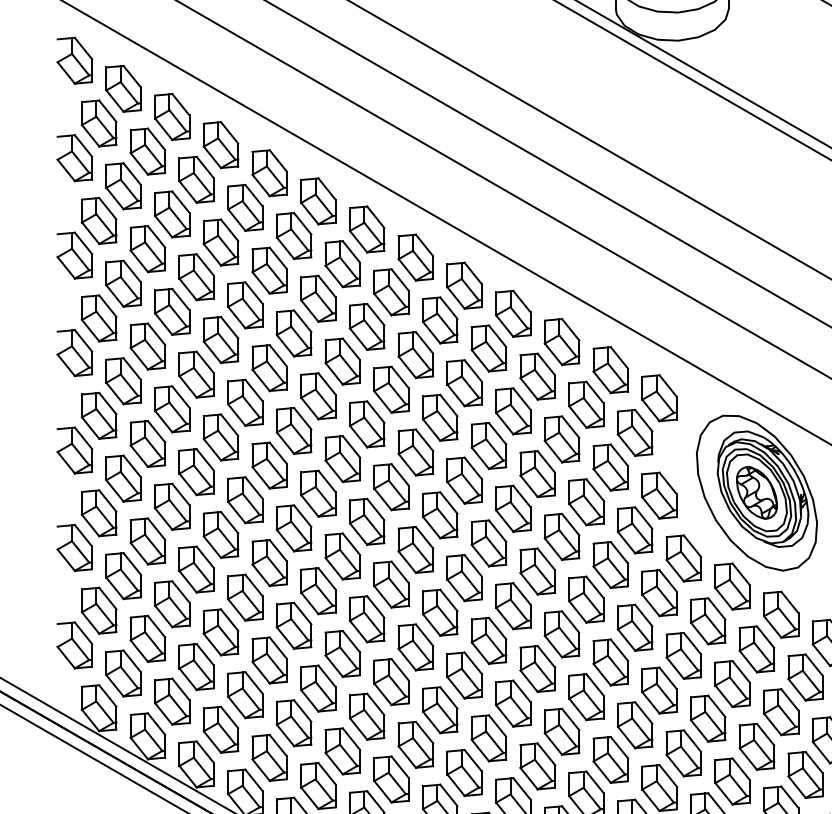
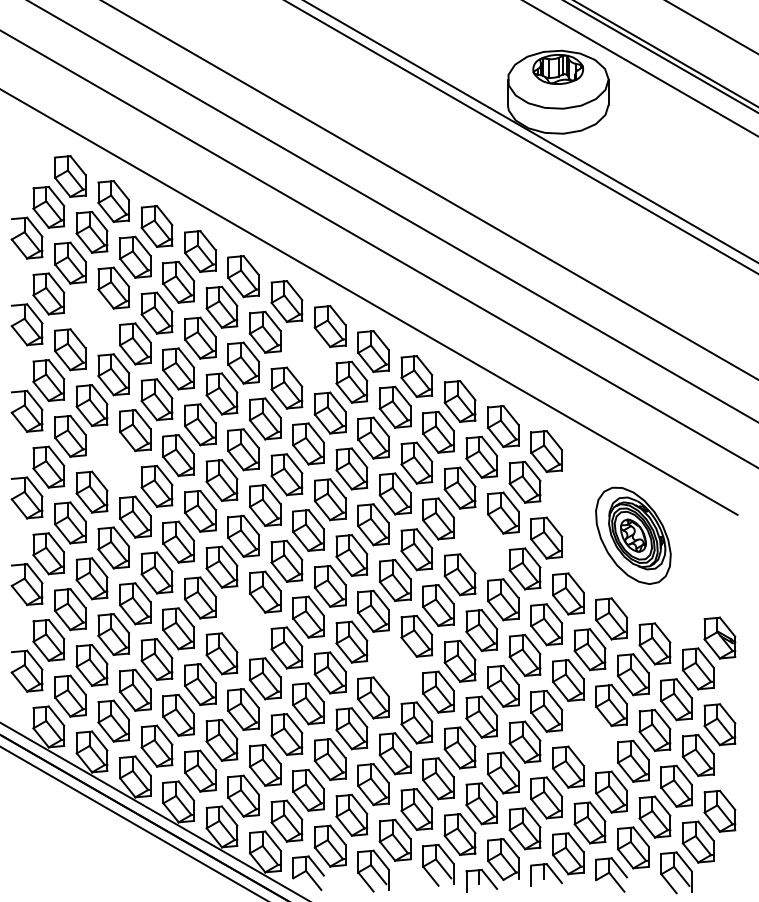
part: (74, 60) -> (26, 151), removed
part: (147, 248) -> (91, 318), removed
part: (391, 291) -> (308, 356), removed
part: (172, 409) -> (113, 461), removed
part: (757, 492) -> (633, 535), size x0.7
part: (586, 501) -> (481, 543), removed
part: (318, 590) -> (243, 622), removed
part: (488, 640) -> (394, 666), removed
part: (707, 717) -> (589, 735), removed

